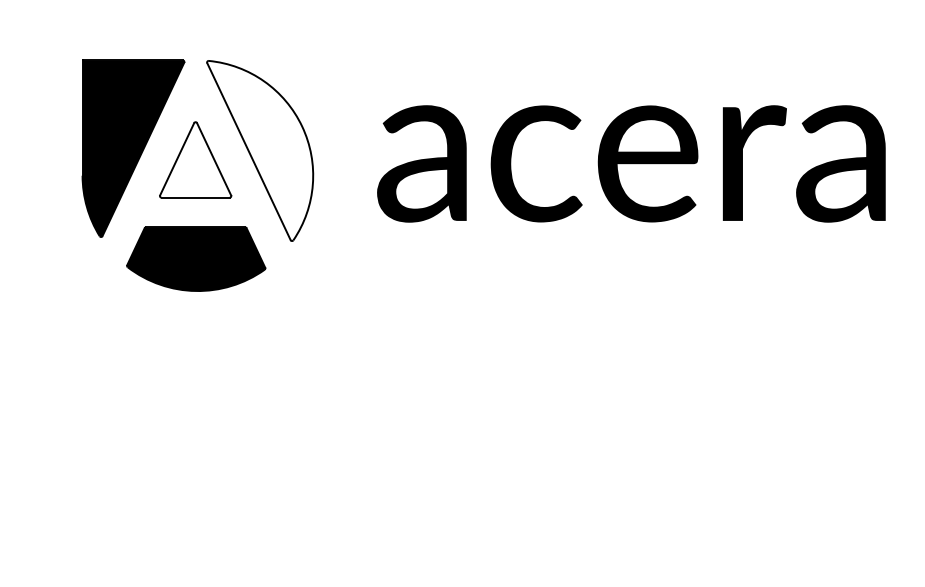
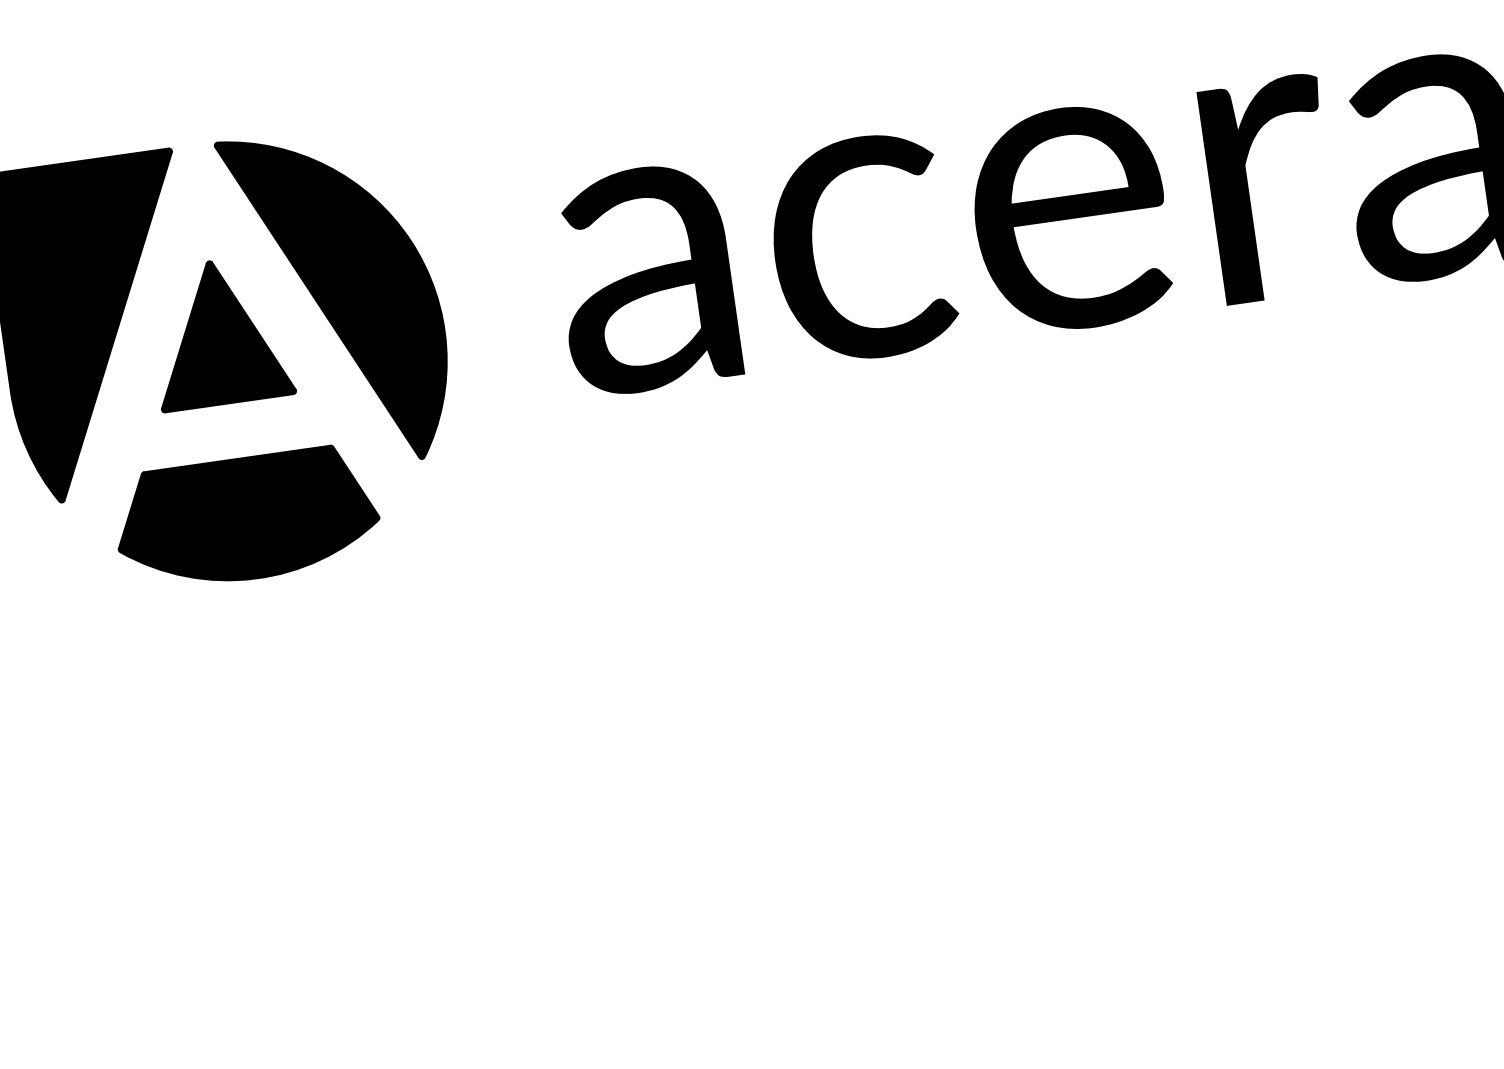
fill: (260, 150) -> (338, 297), added
fill: (195, 159) -> (218, 331), added

